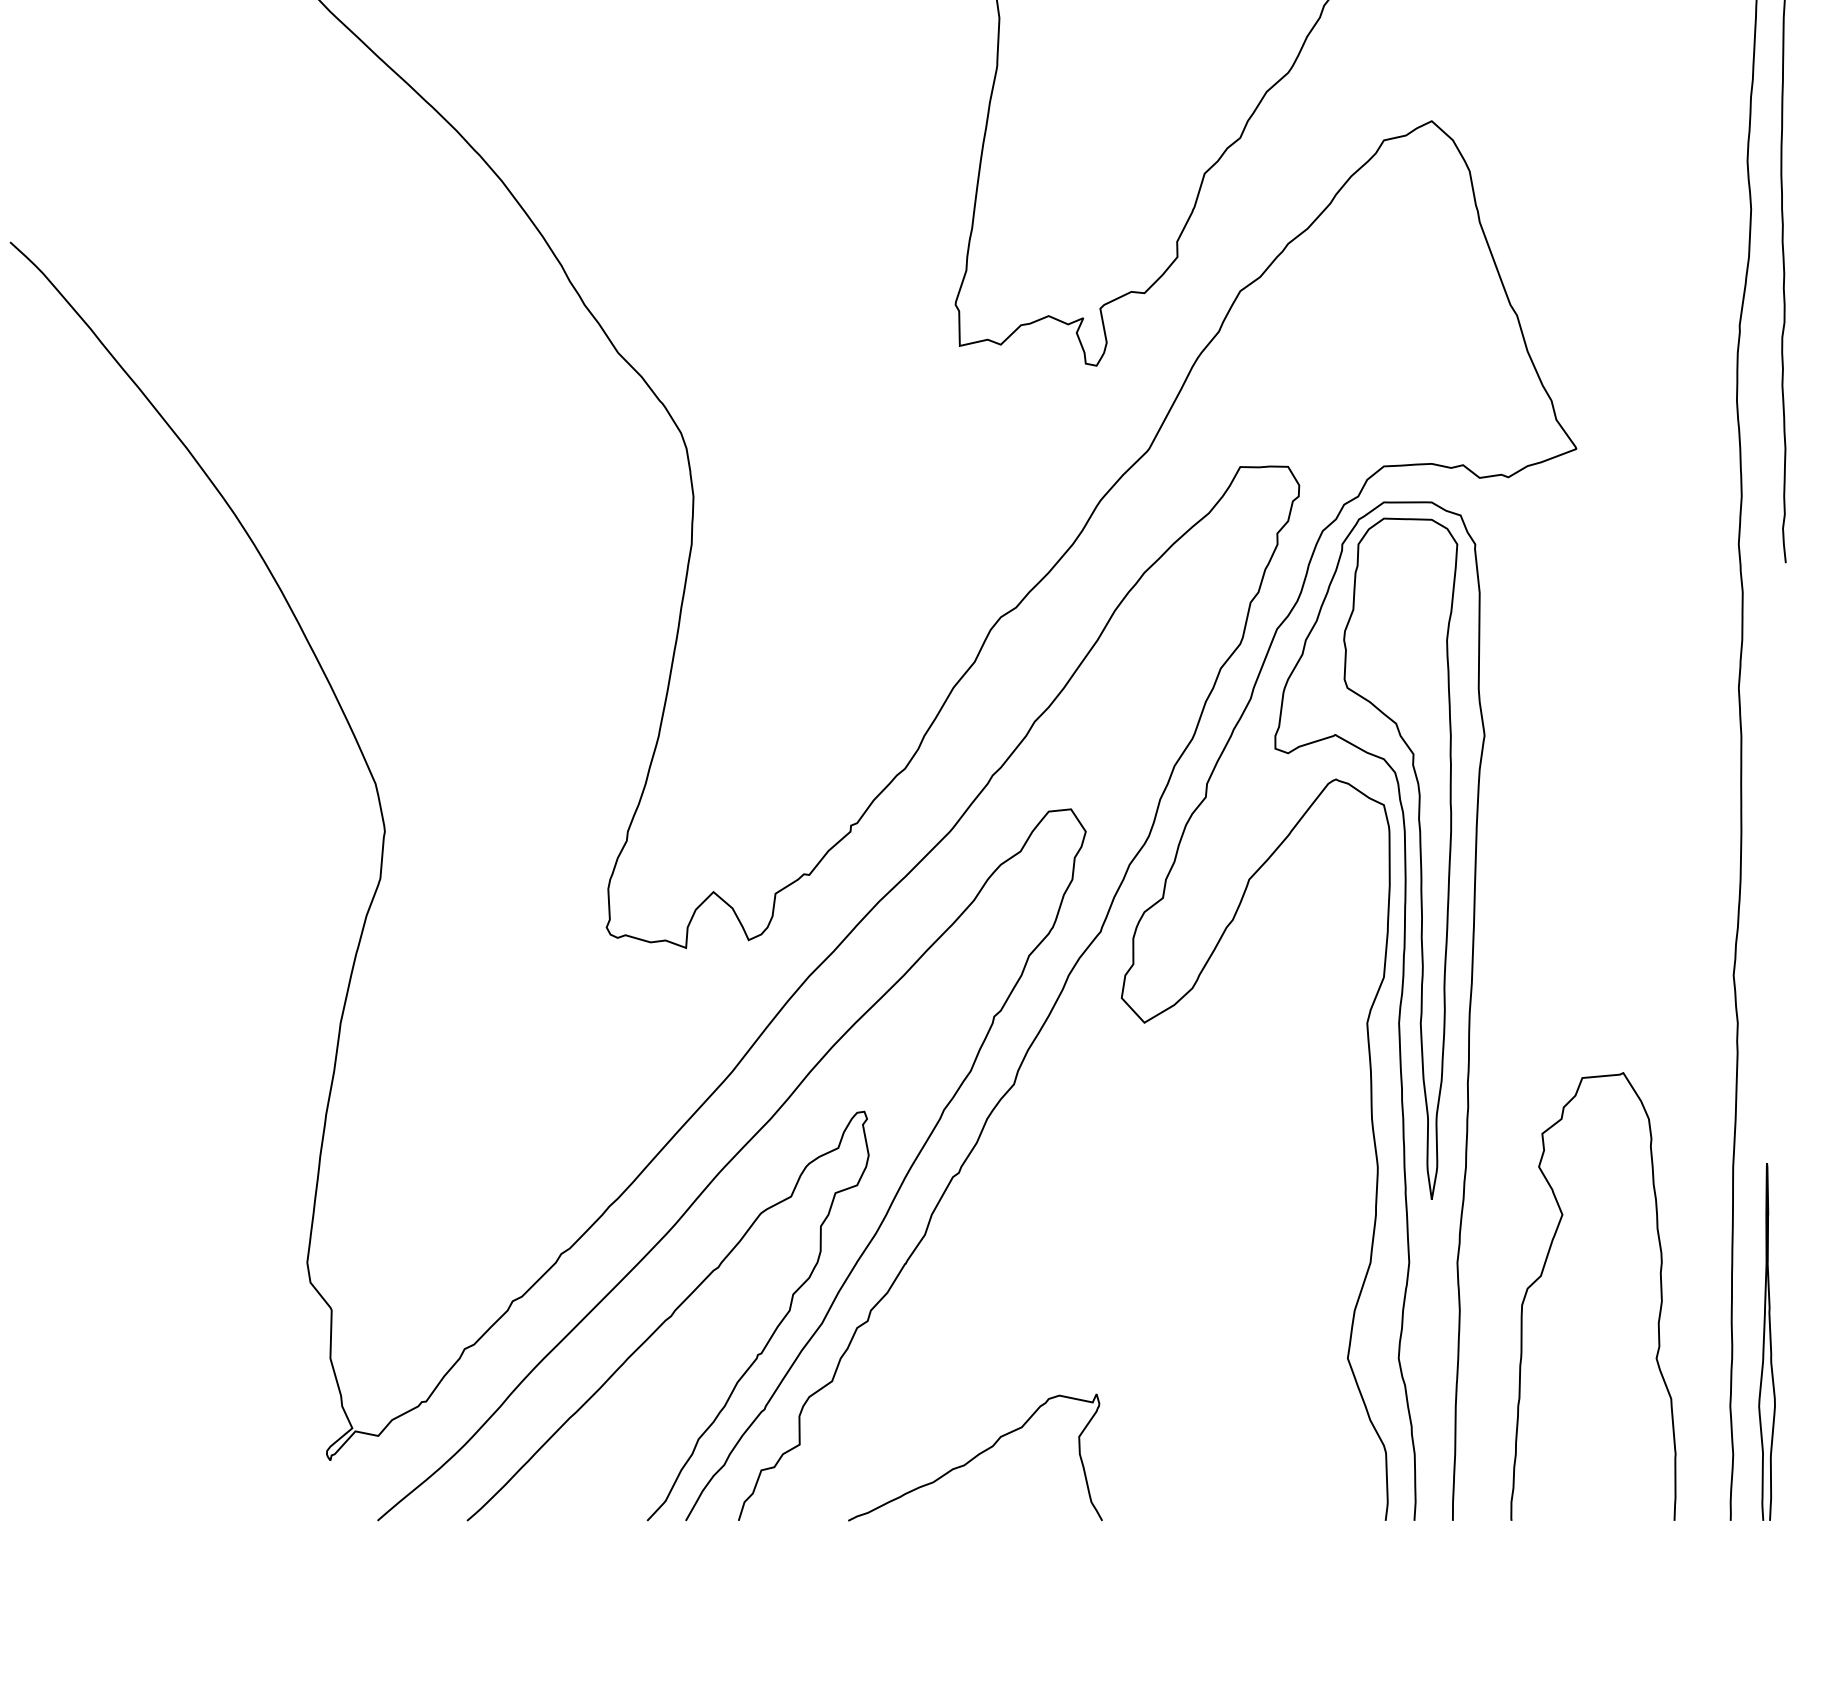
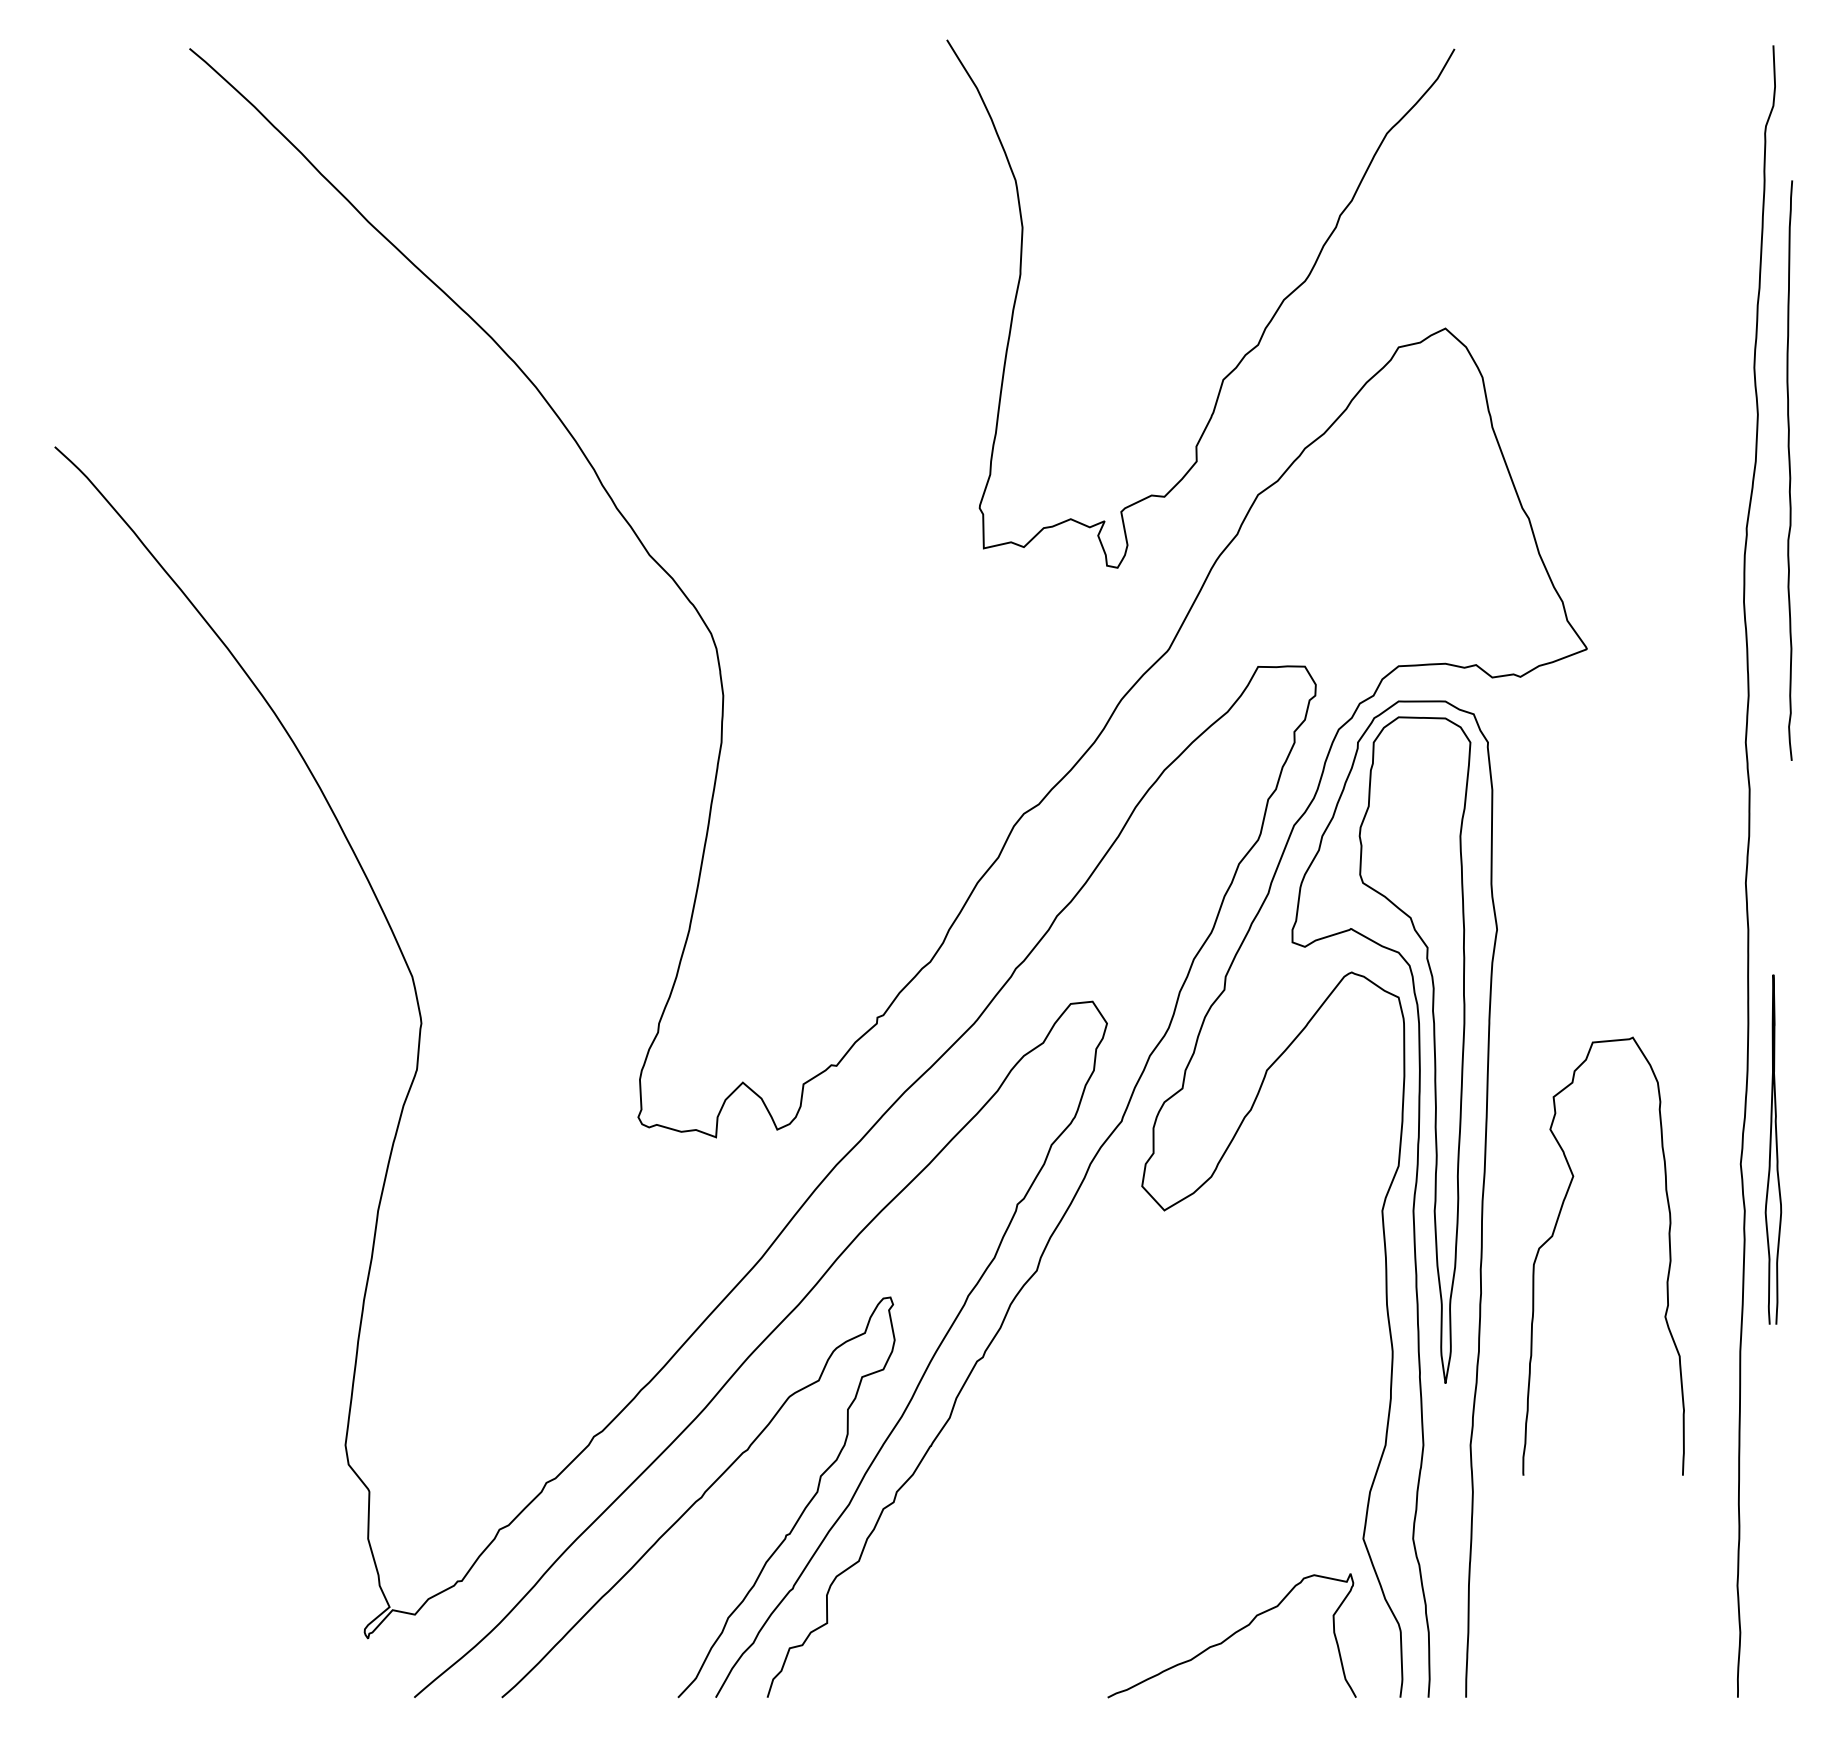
curve: (1542, 1276) -> (1553, 1236), moved
curve: (1765, 1341) -> (1771, 1149), moved
curve: (974, 1457) -> (1231, 1635), moved

